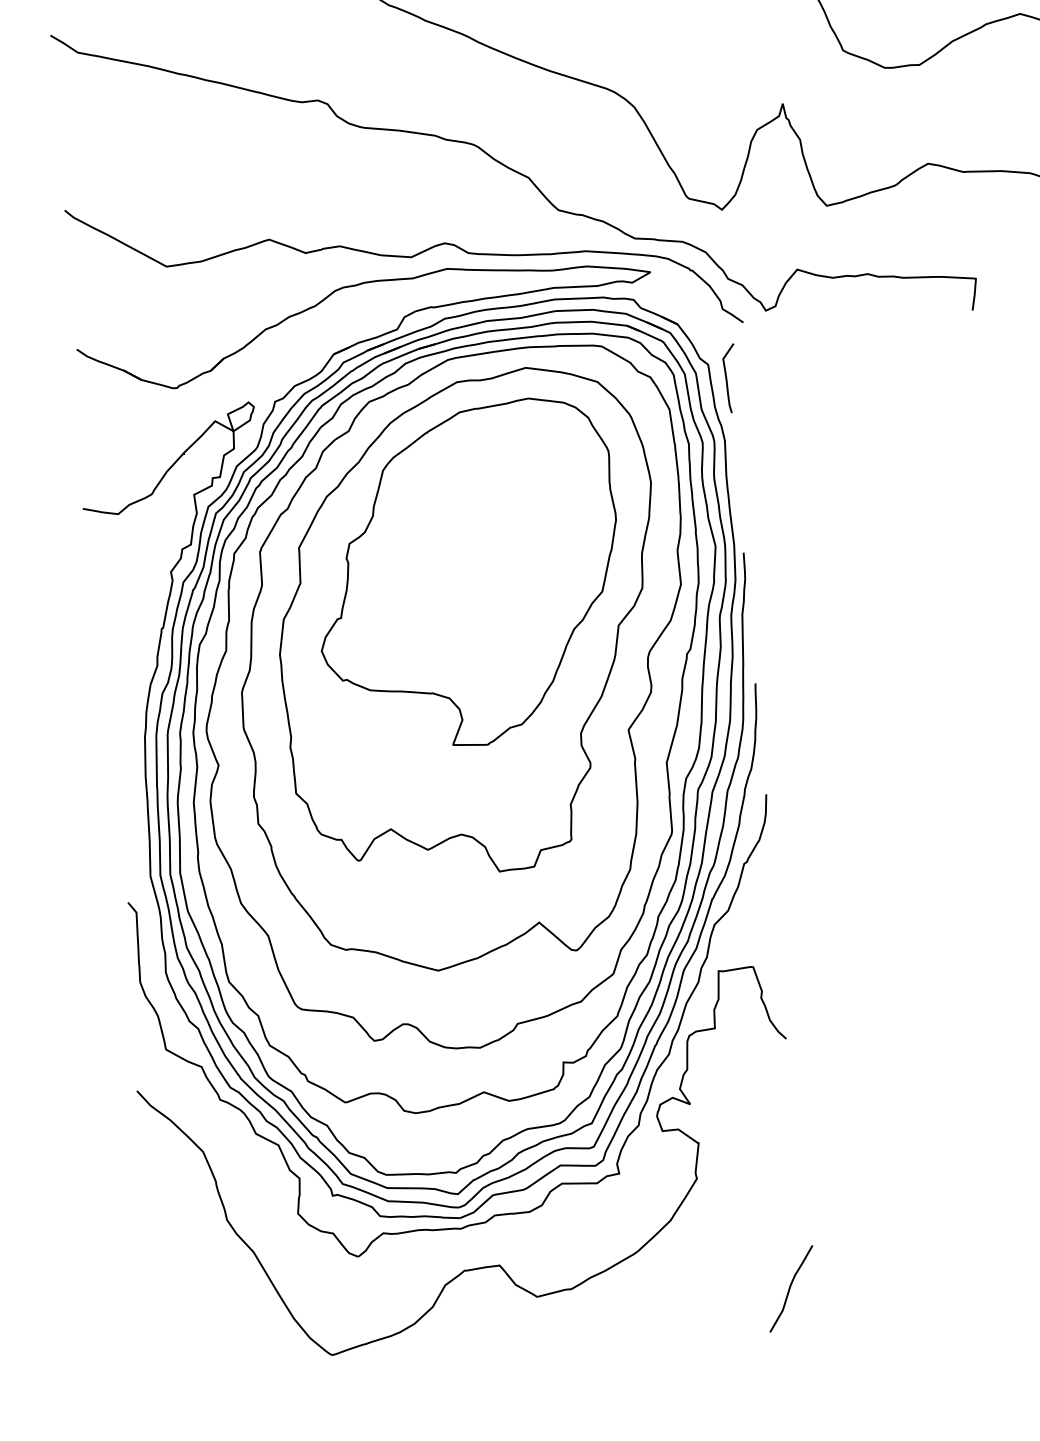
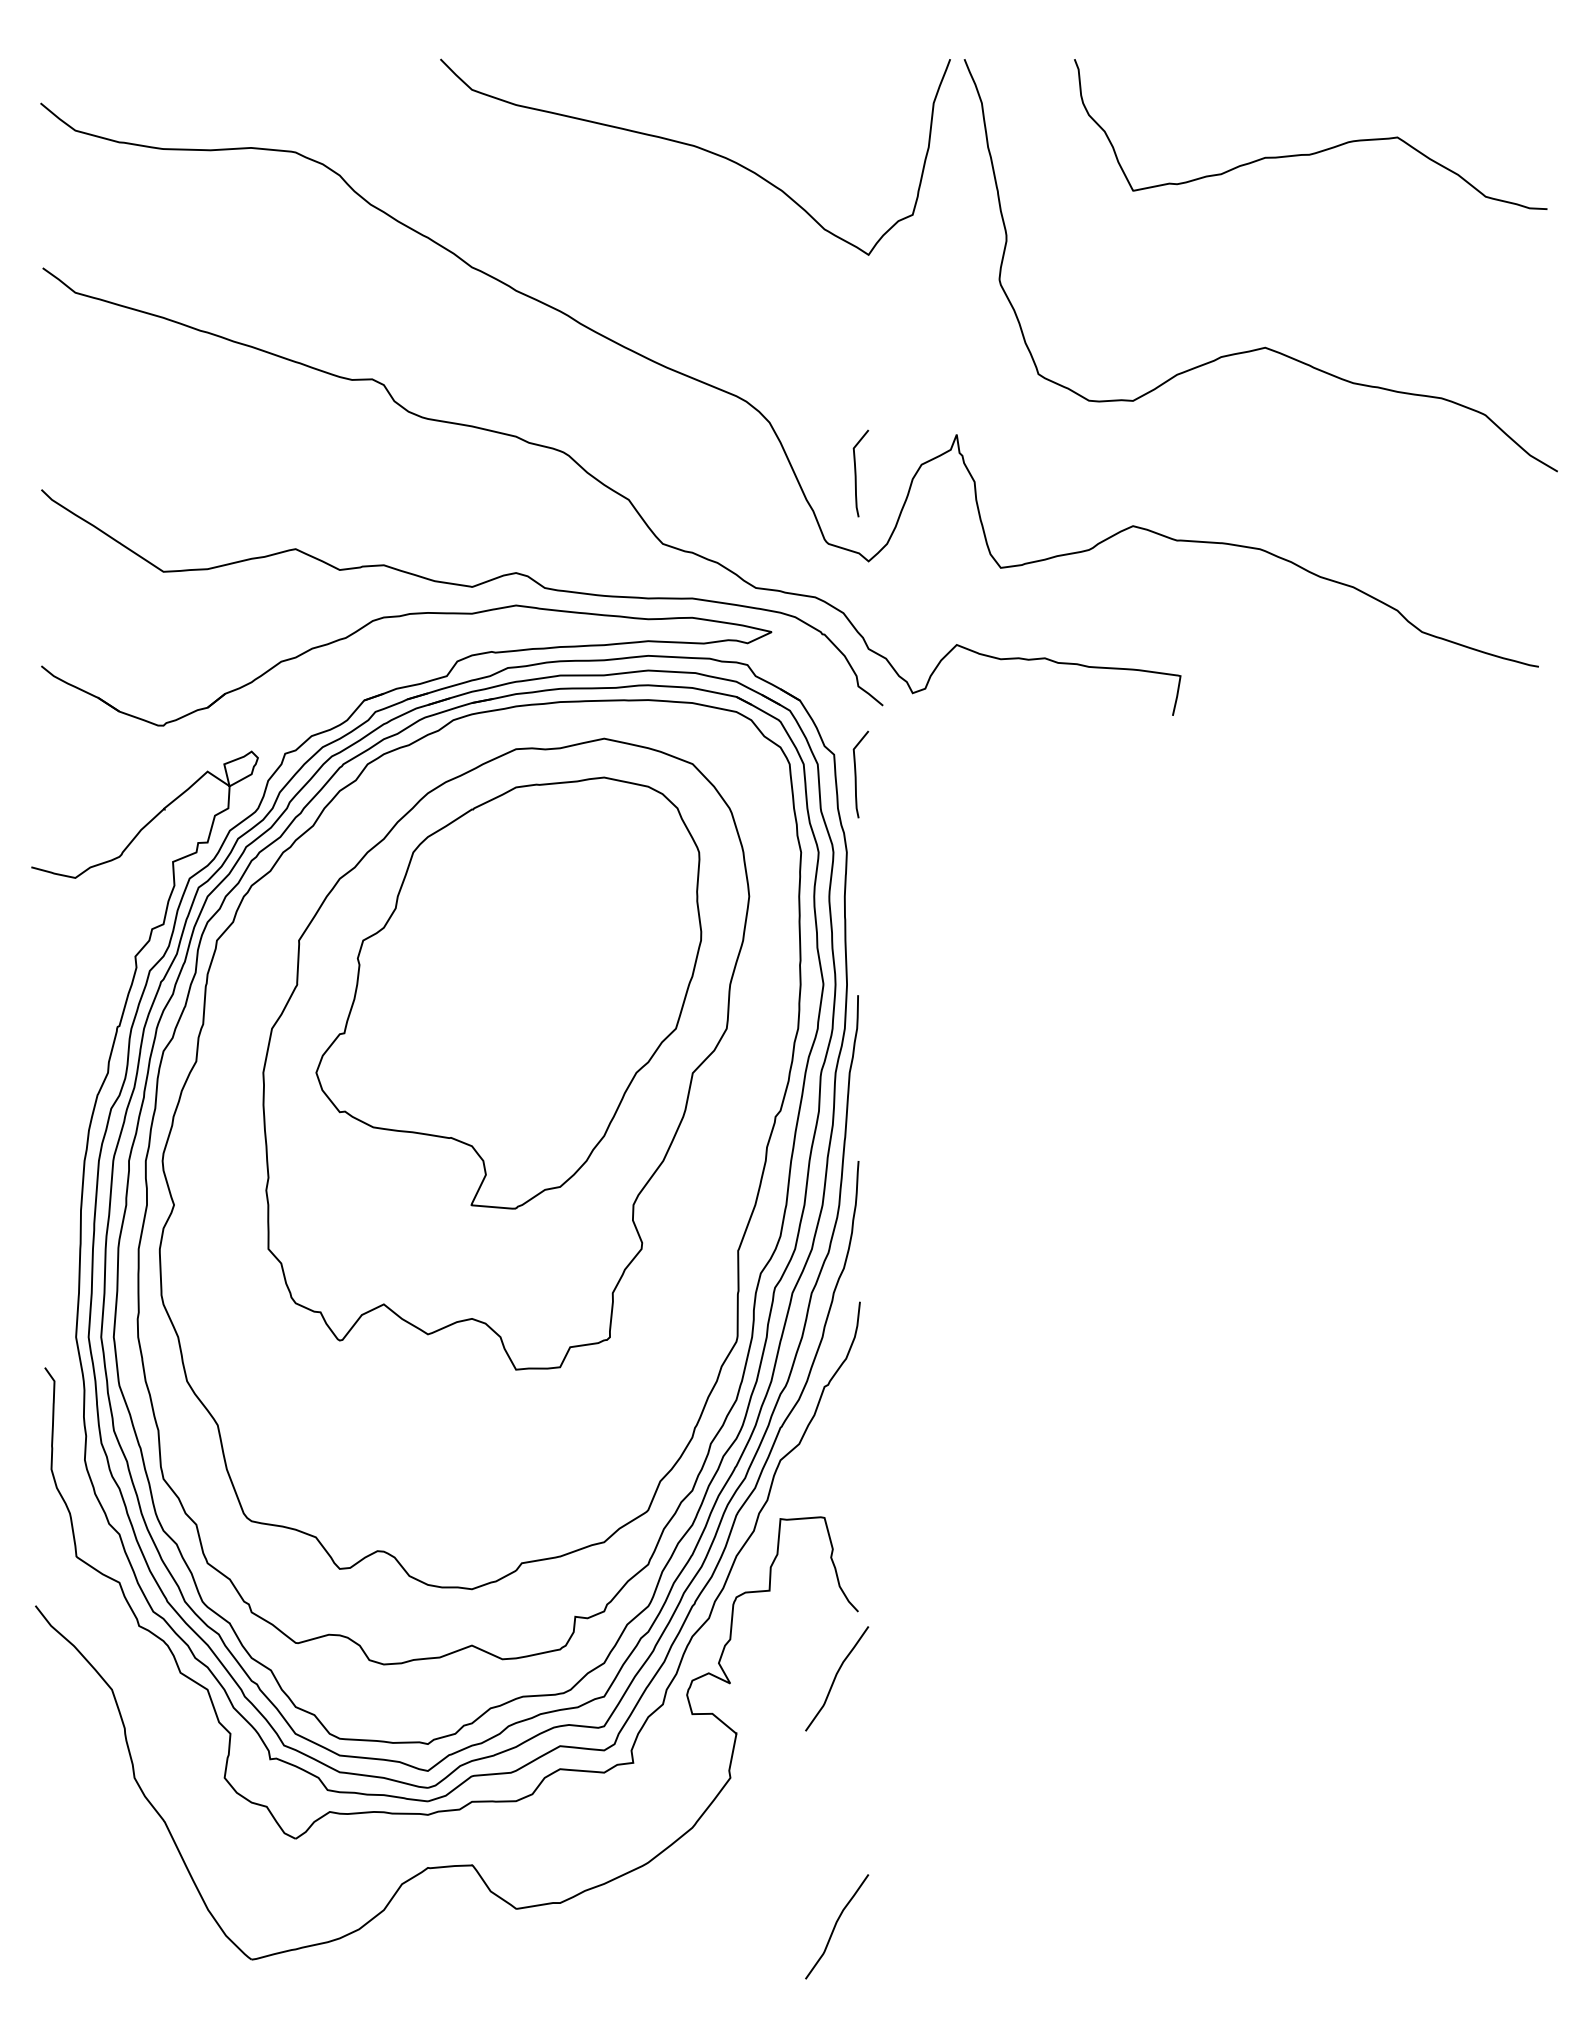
curve: (706, 141) -> (856, 473), added
part: (465, 660) -> (496, 1100), removed
curve: (773, 1092) -> (836, 1677), added

